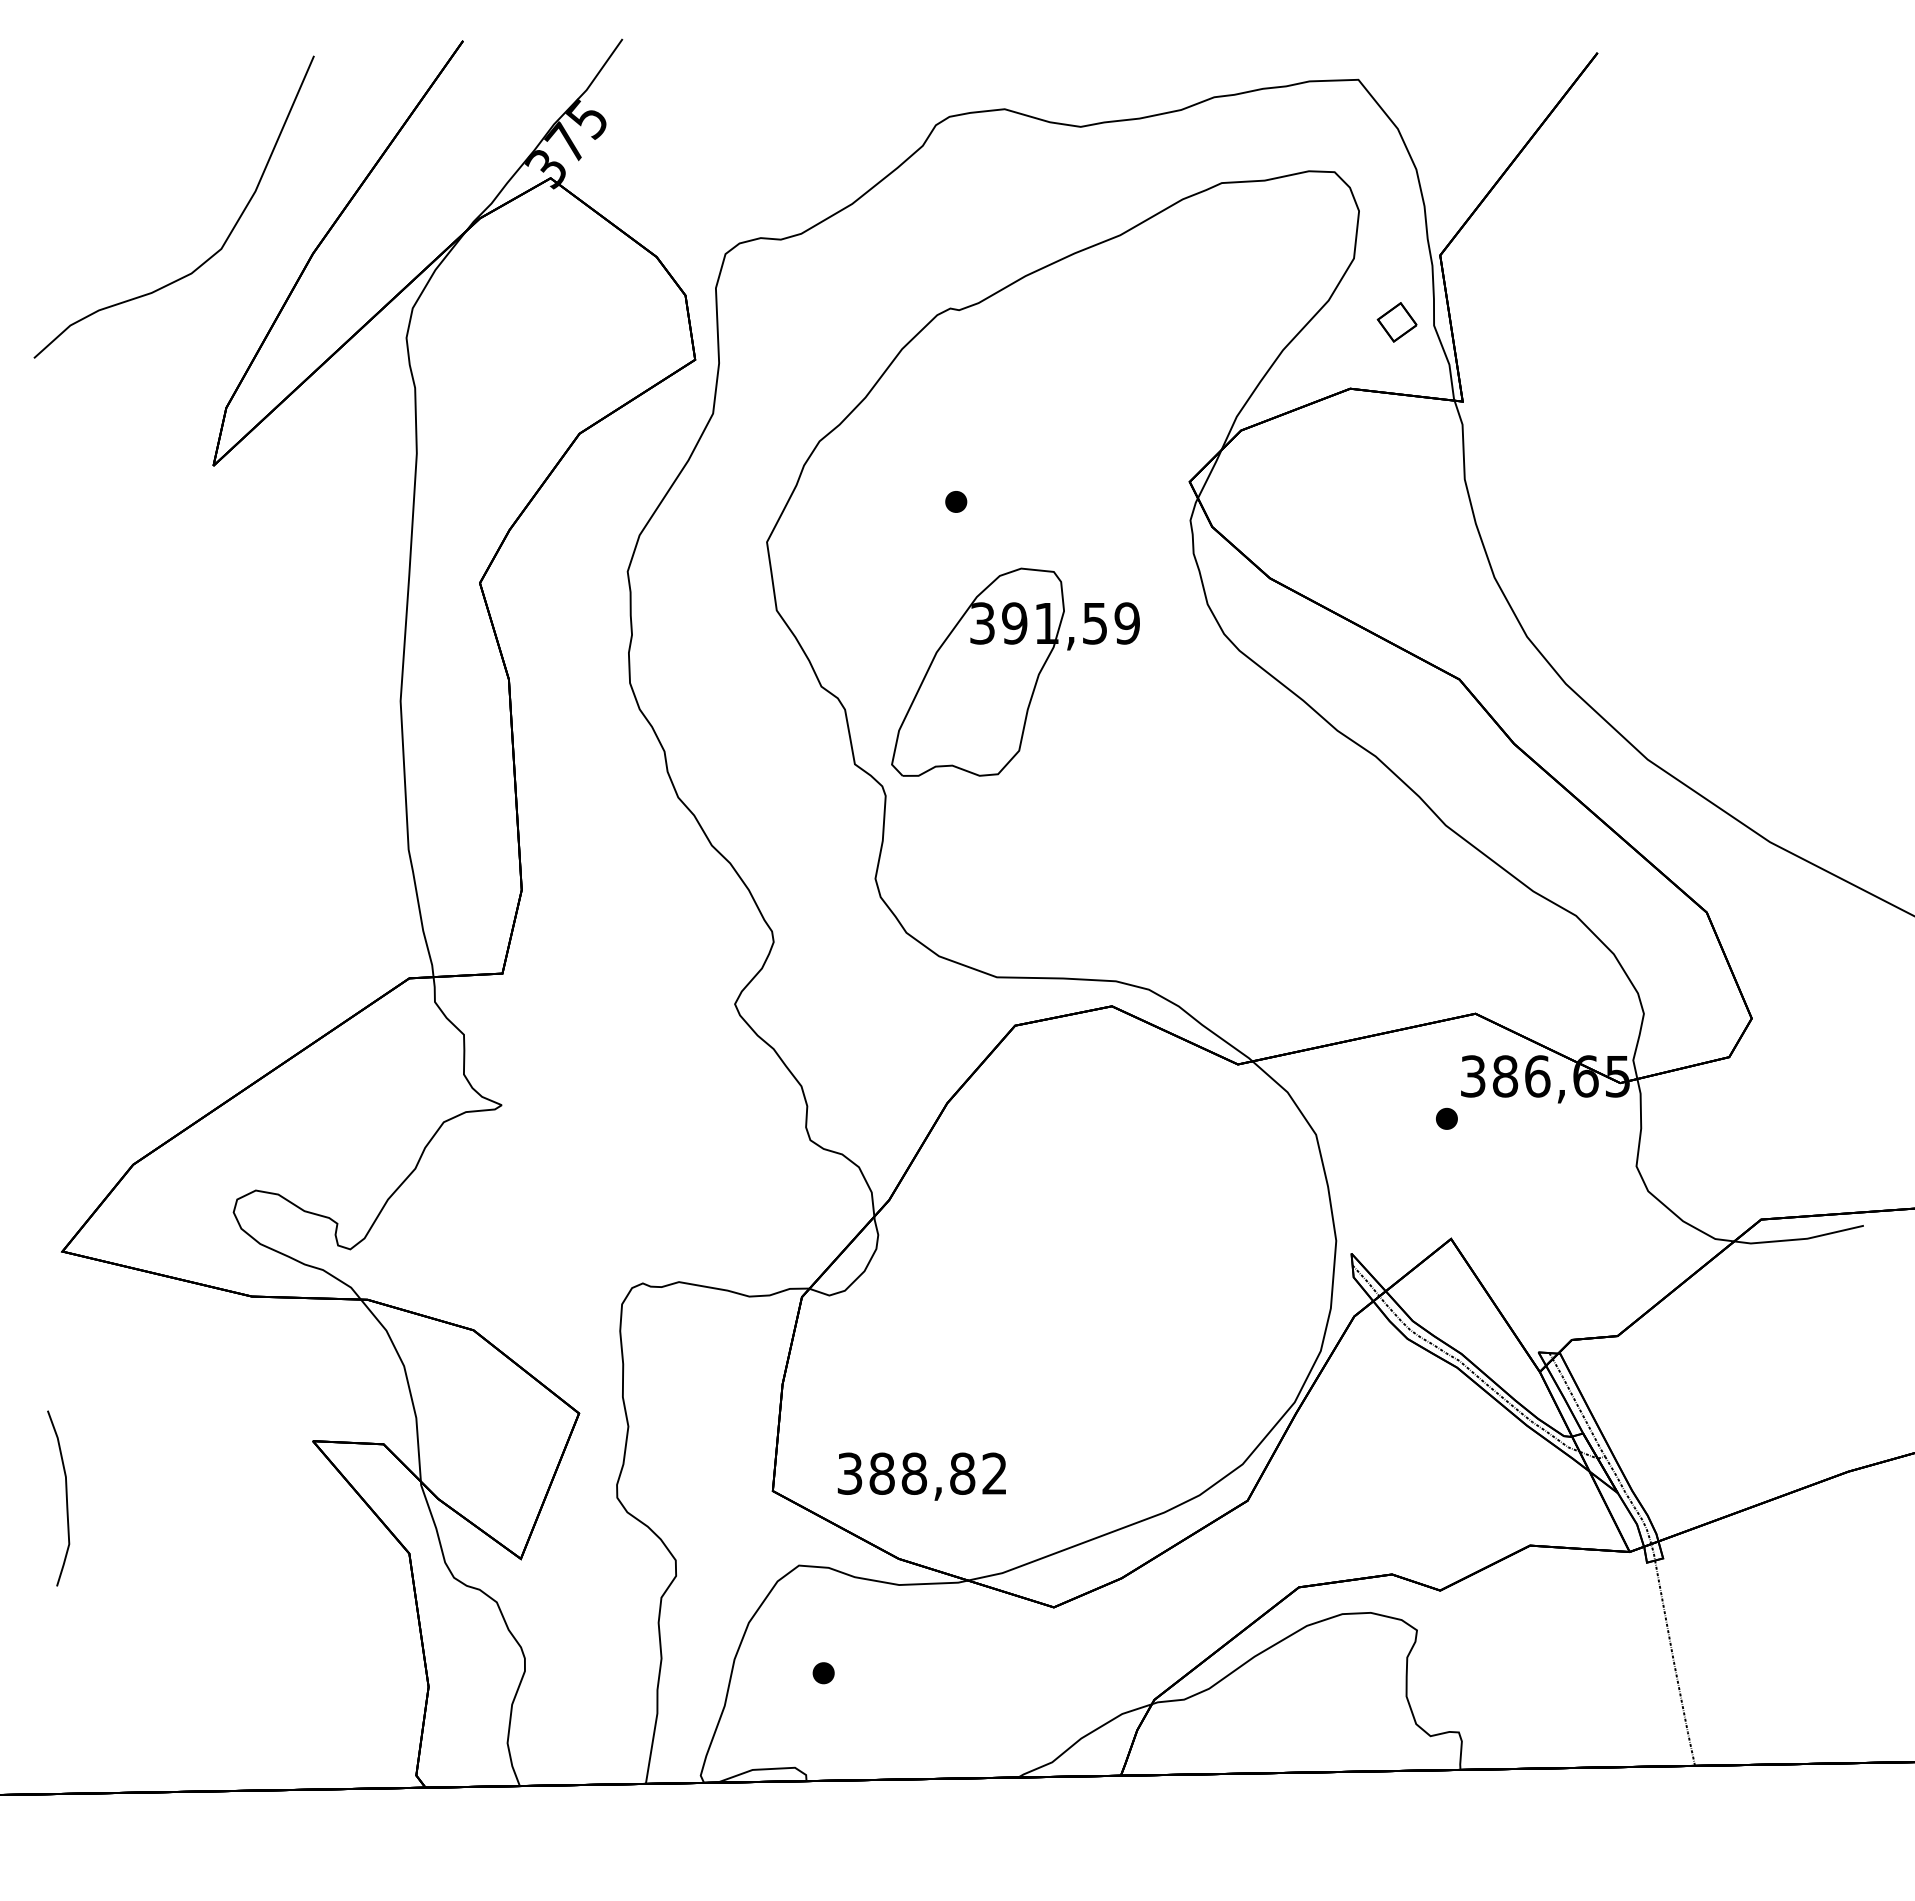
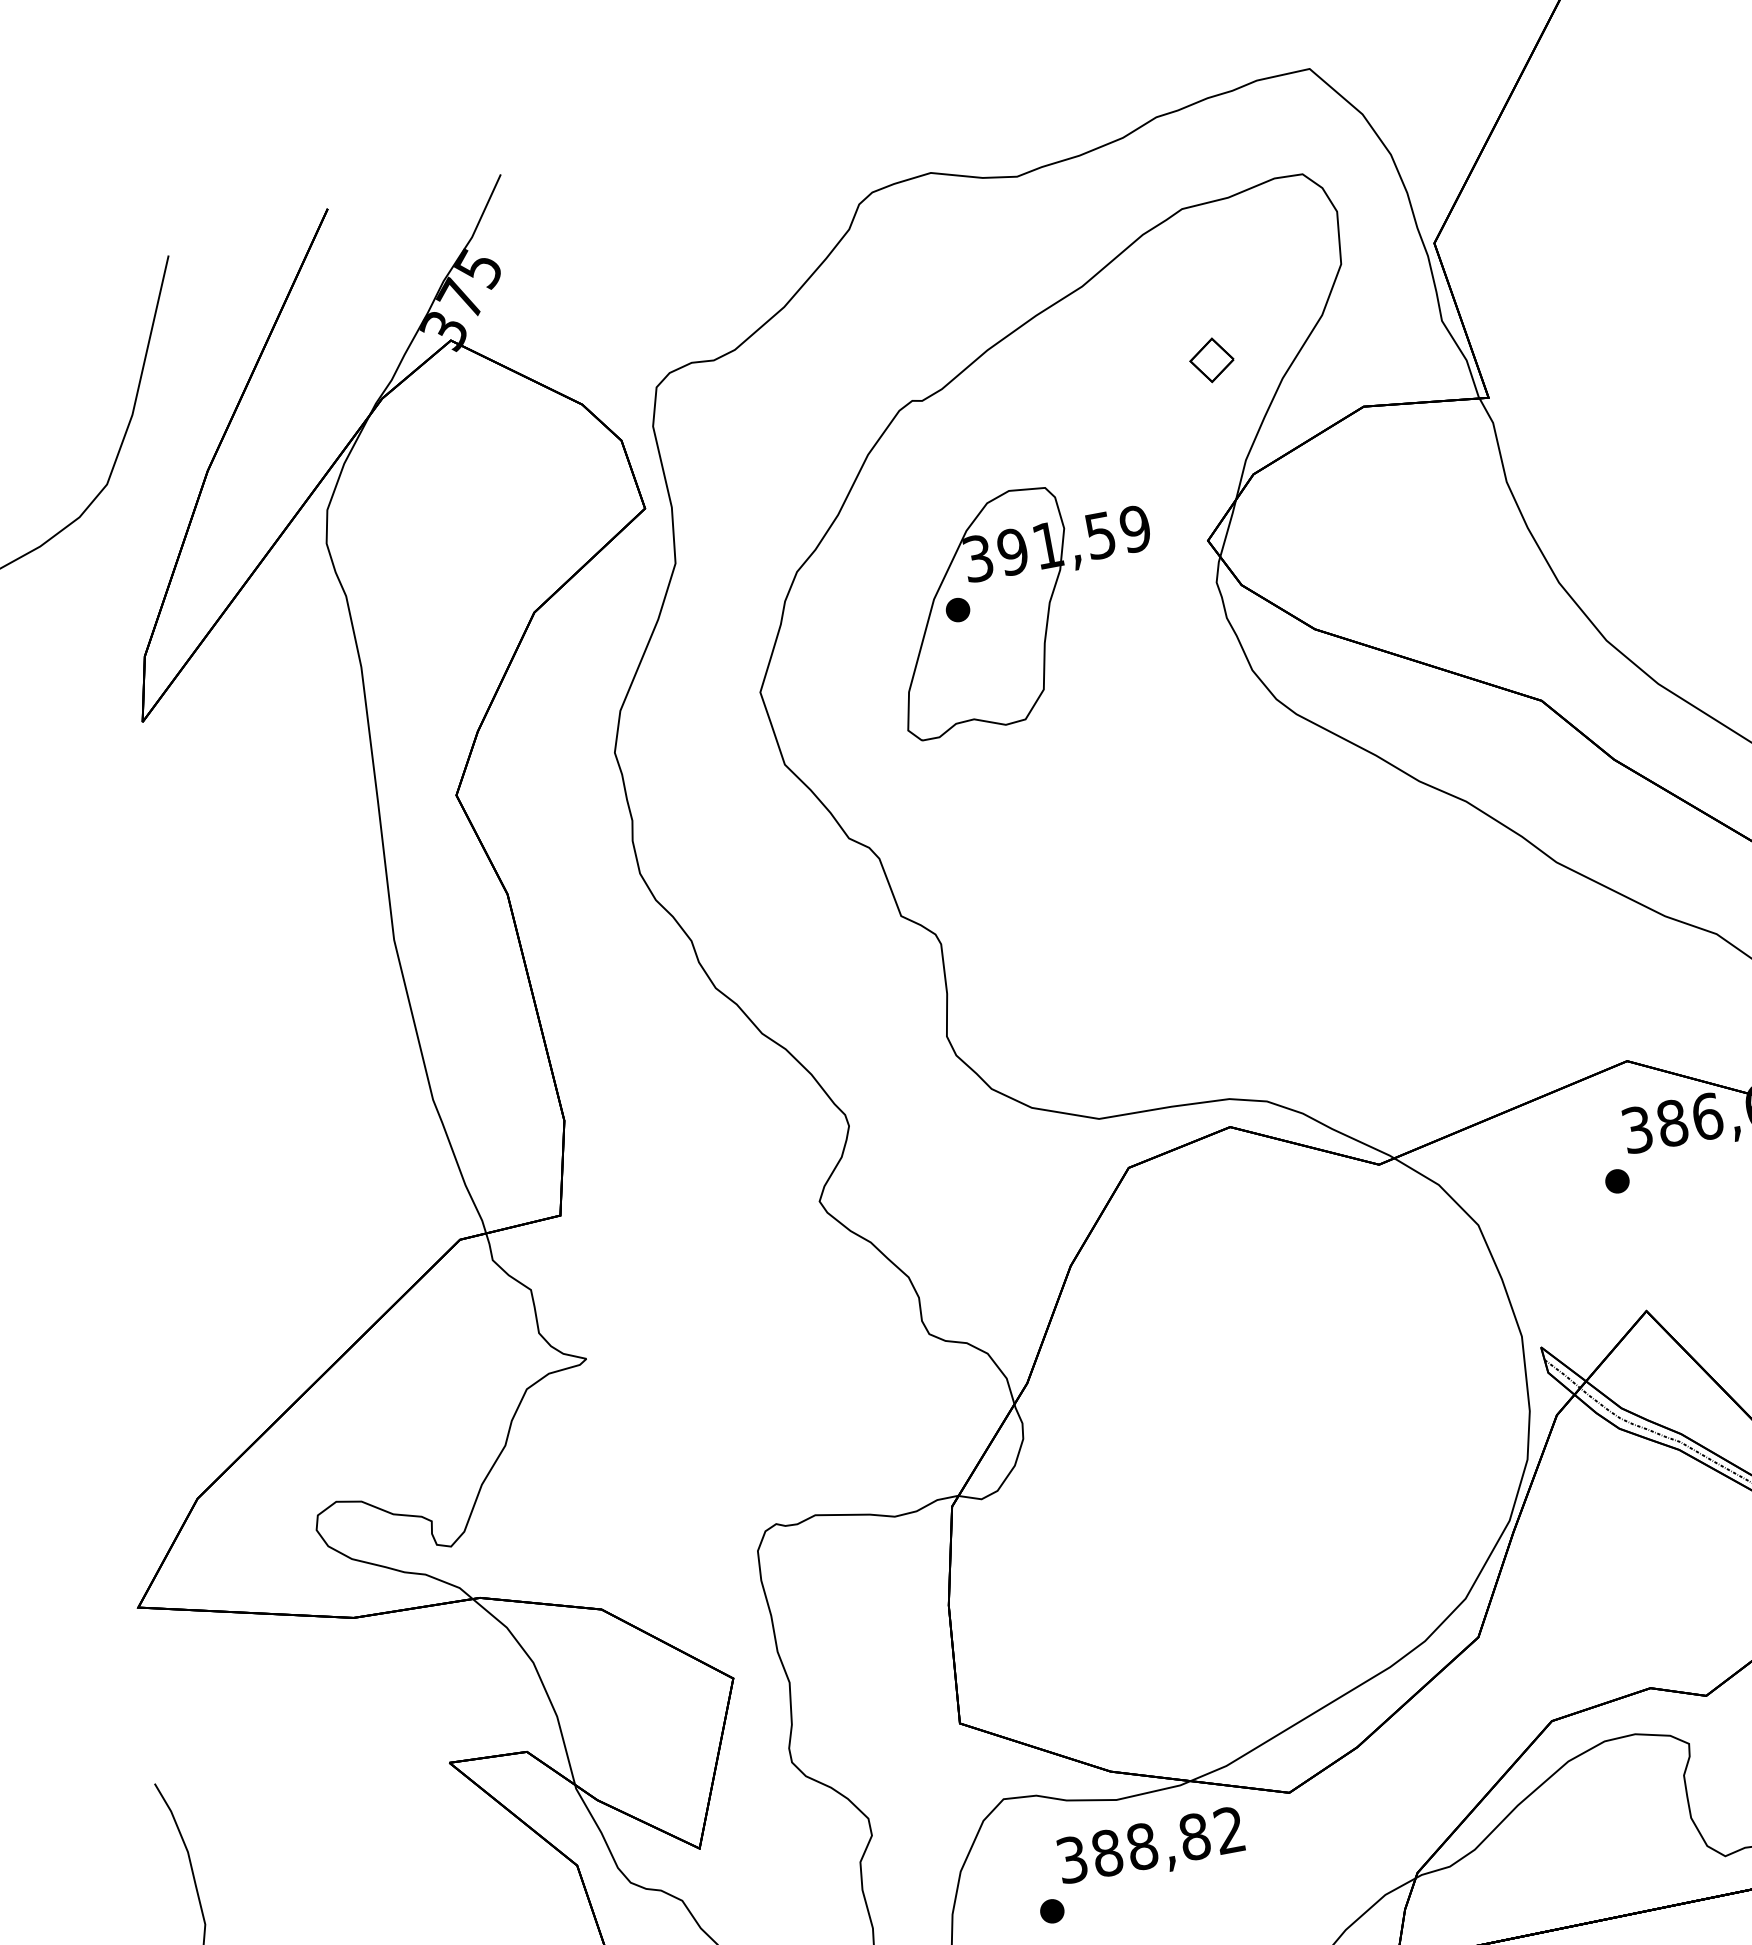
part: (1396, 322) -> (1211, 360), moved
part: (1015, 671) -> (1023, 604), moved
text: (921, 1476) -> (1150, 1848), moved

